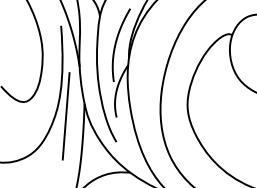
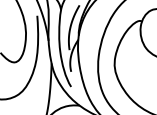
line: (66, 115) -> (40, 70), removed

